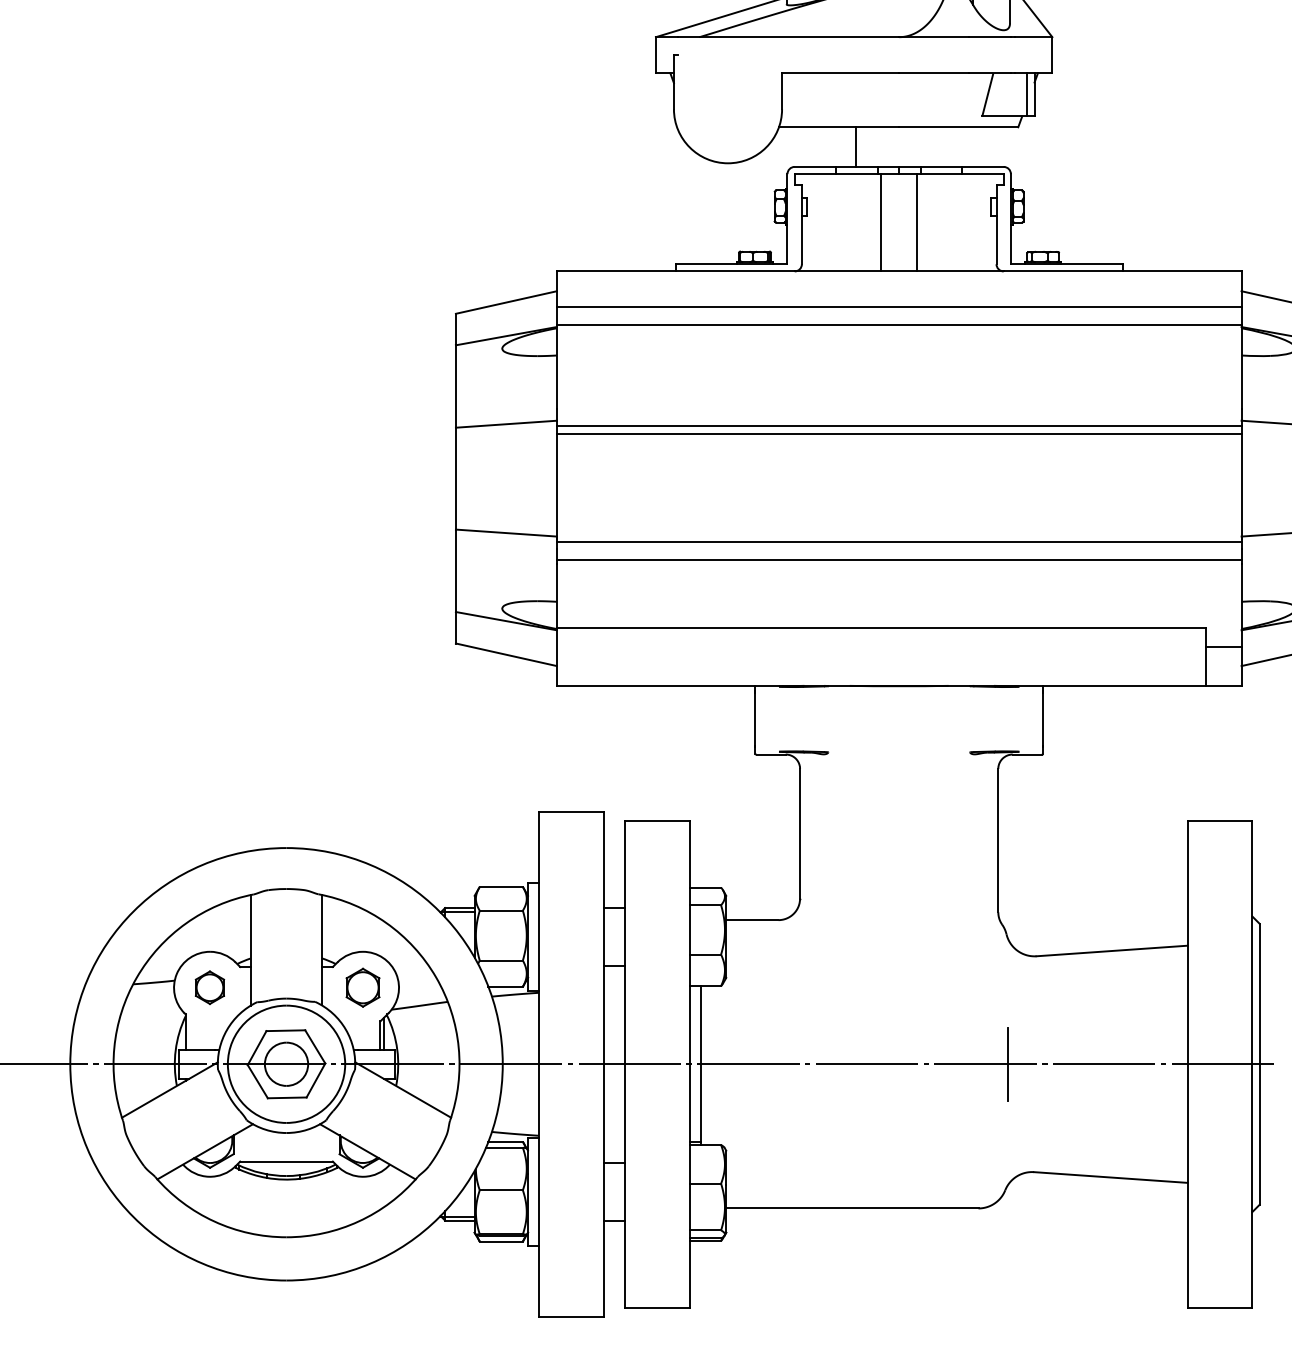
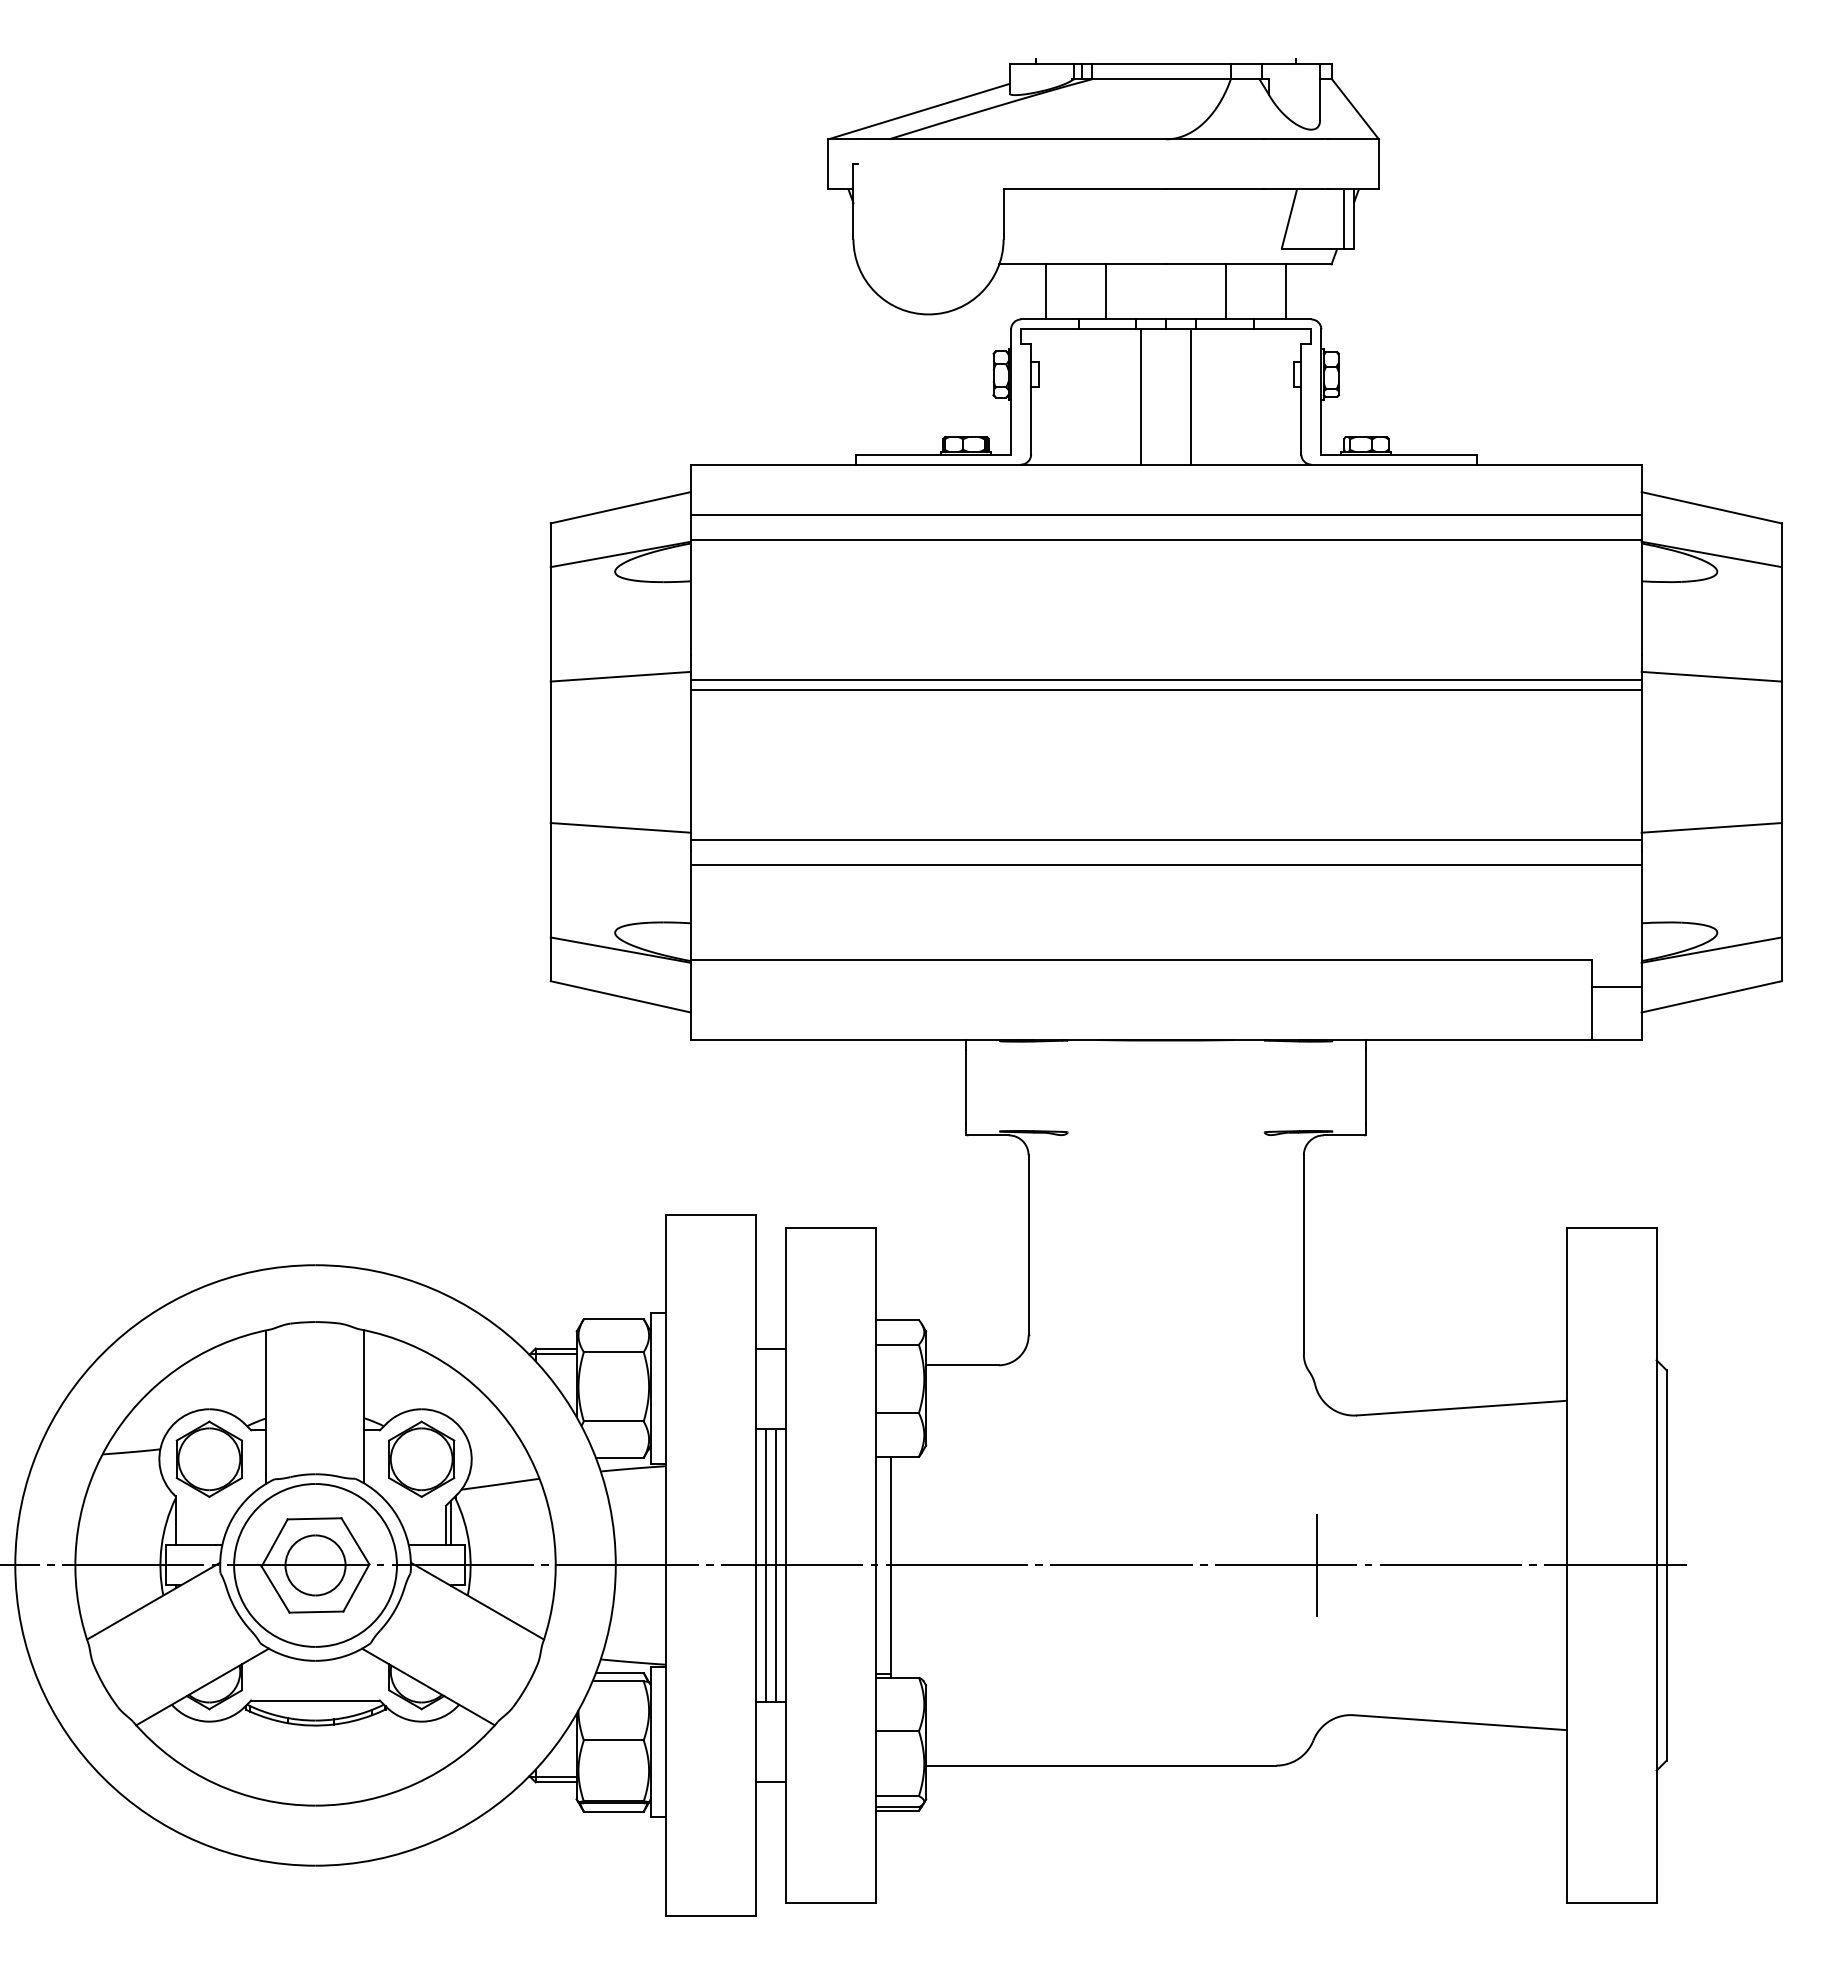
line: (812, 146) -> (1046, 291), added
line: (942, 146) -> (1226, 291), added
line: (985, 146) -> (1286, 291), added
part: (209, 987) -> (208, 1458), size x1.67
part: (362, 987) -> (421, 1458), size x1.43
line: (610, 1064) -> (765, 1565), added
line: (617, 1064) -> (775, 1565), added

